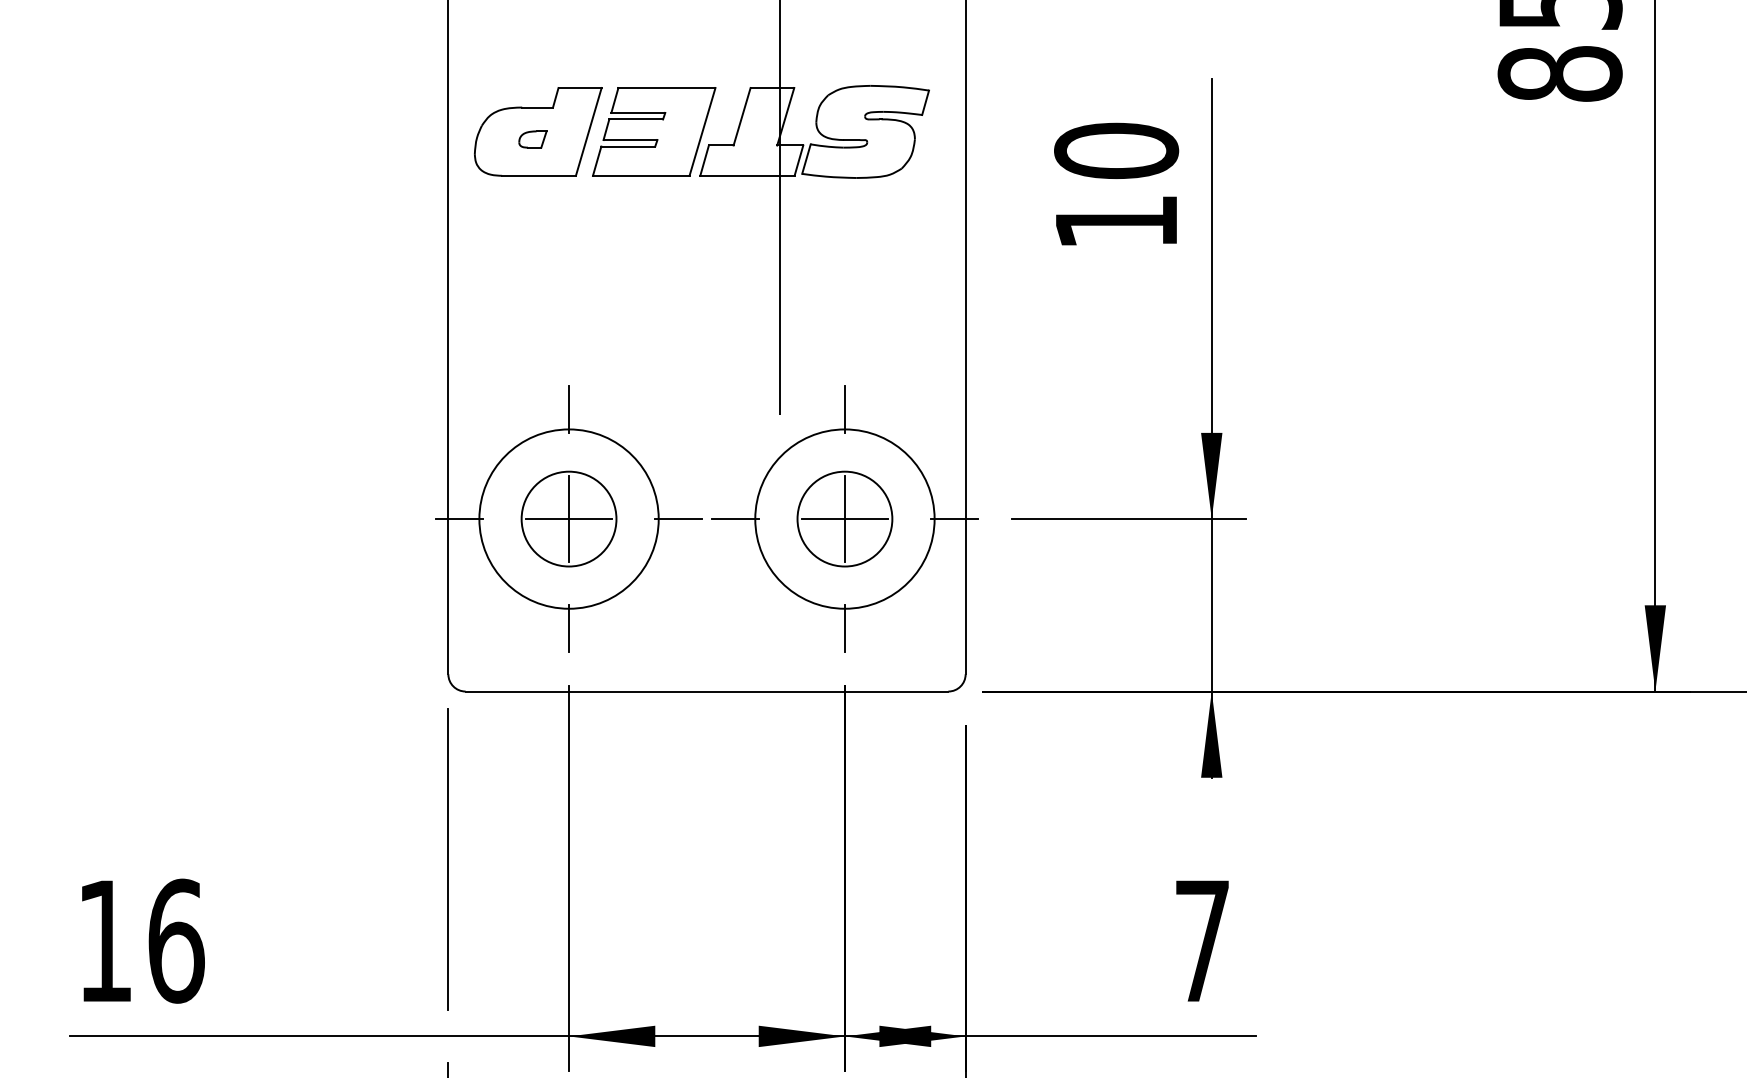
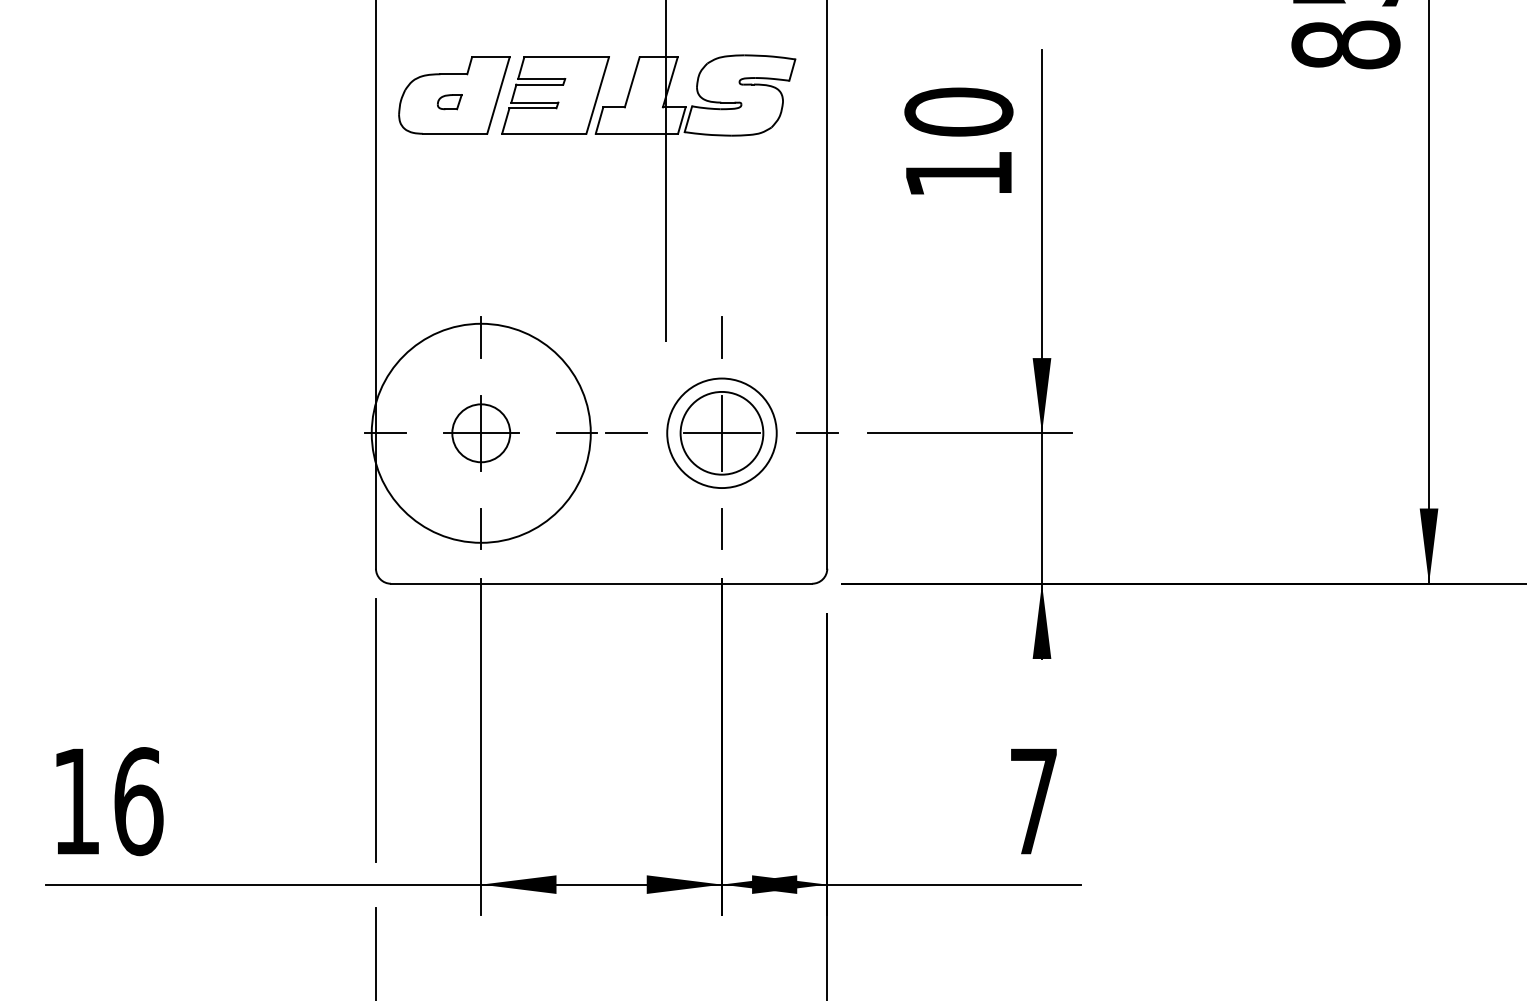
circle: (568, 518) -> (480, 432), size x0.7
circle: (569, 519) -> (481, 433), size x1.4
circle: (844, 519) -> (721, 433), size x0.7

